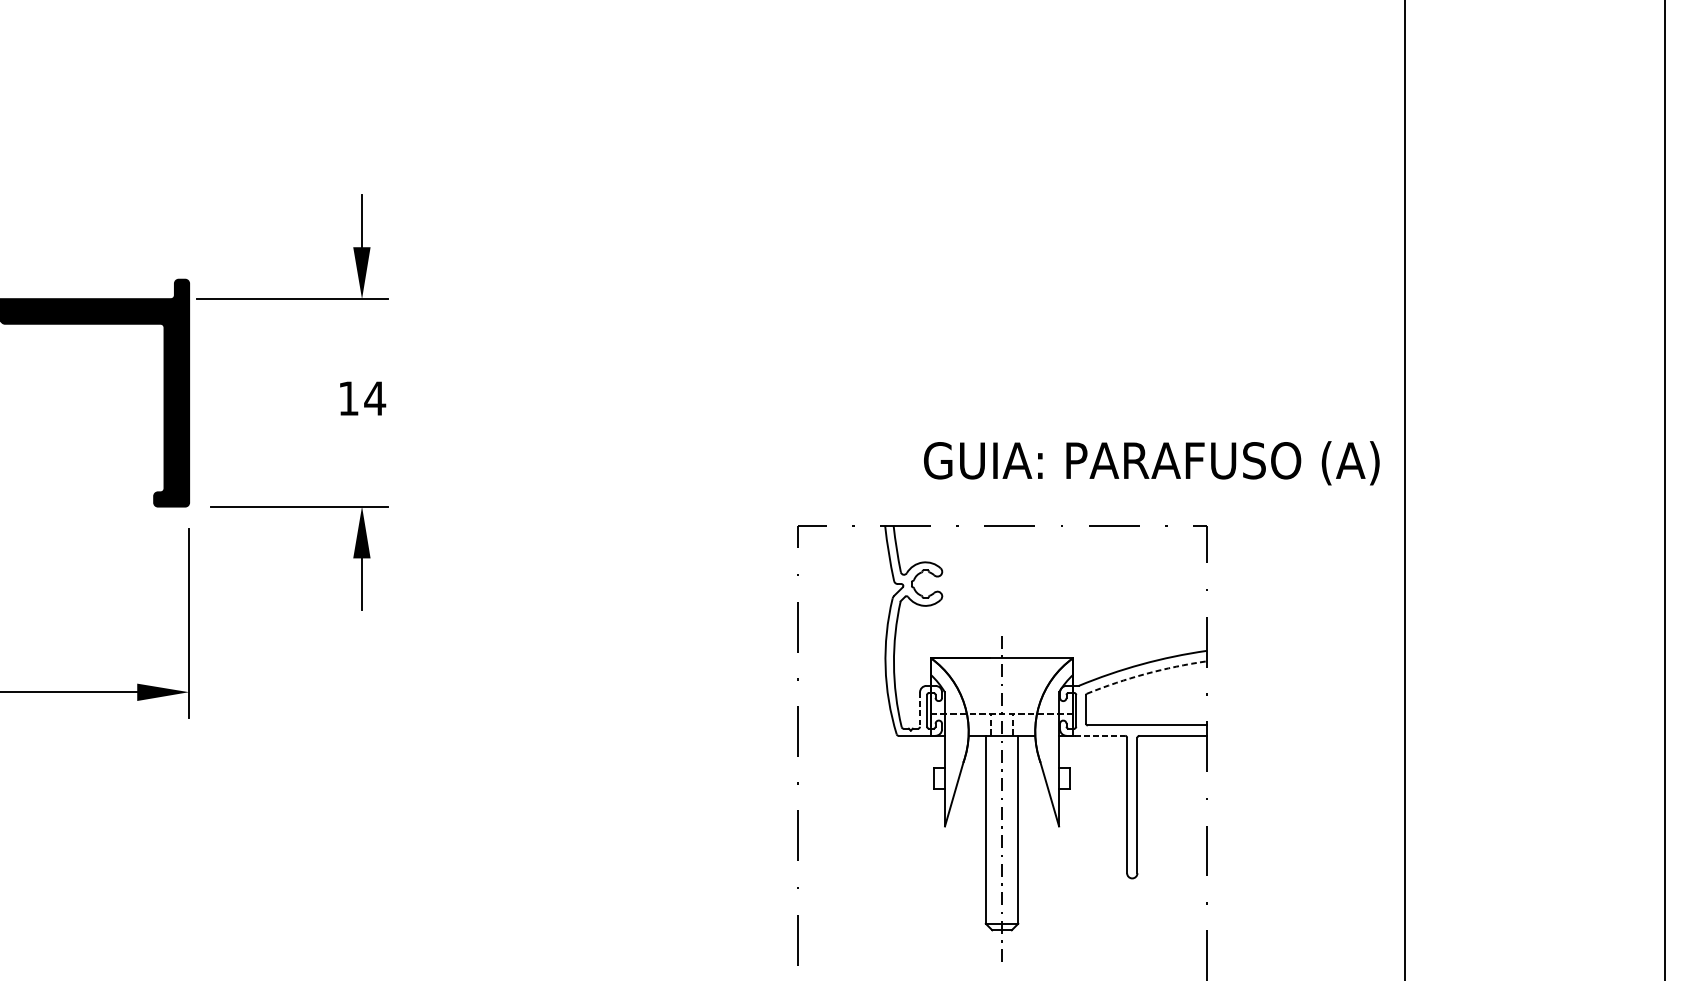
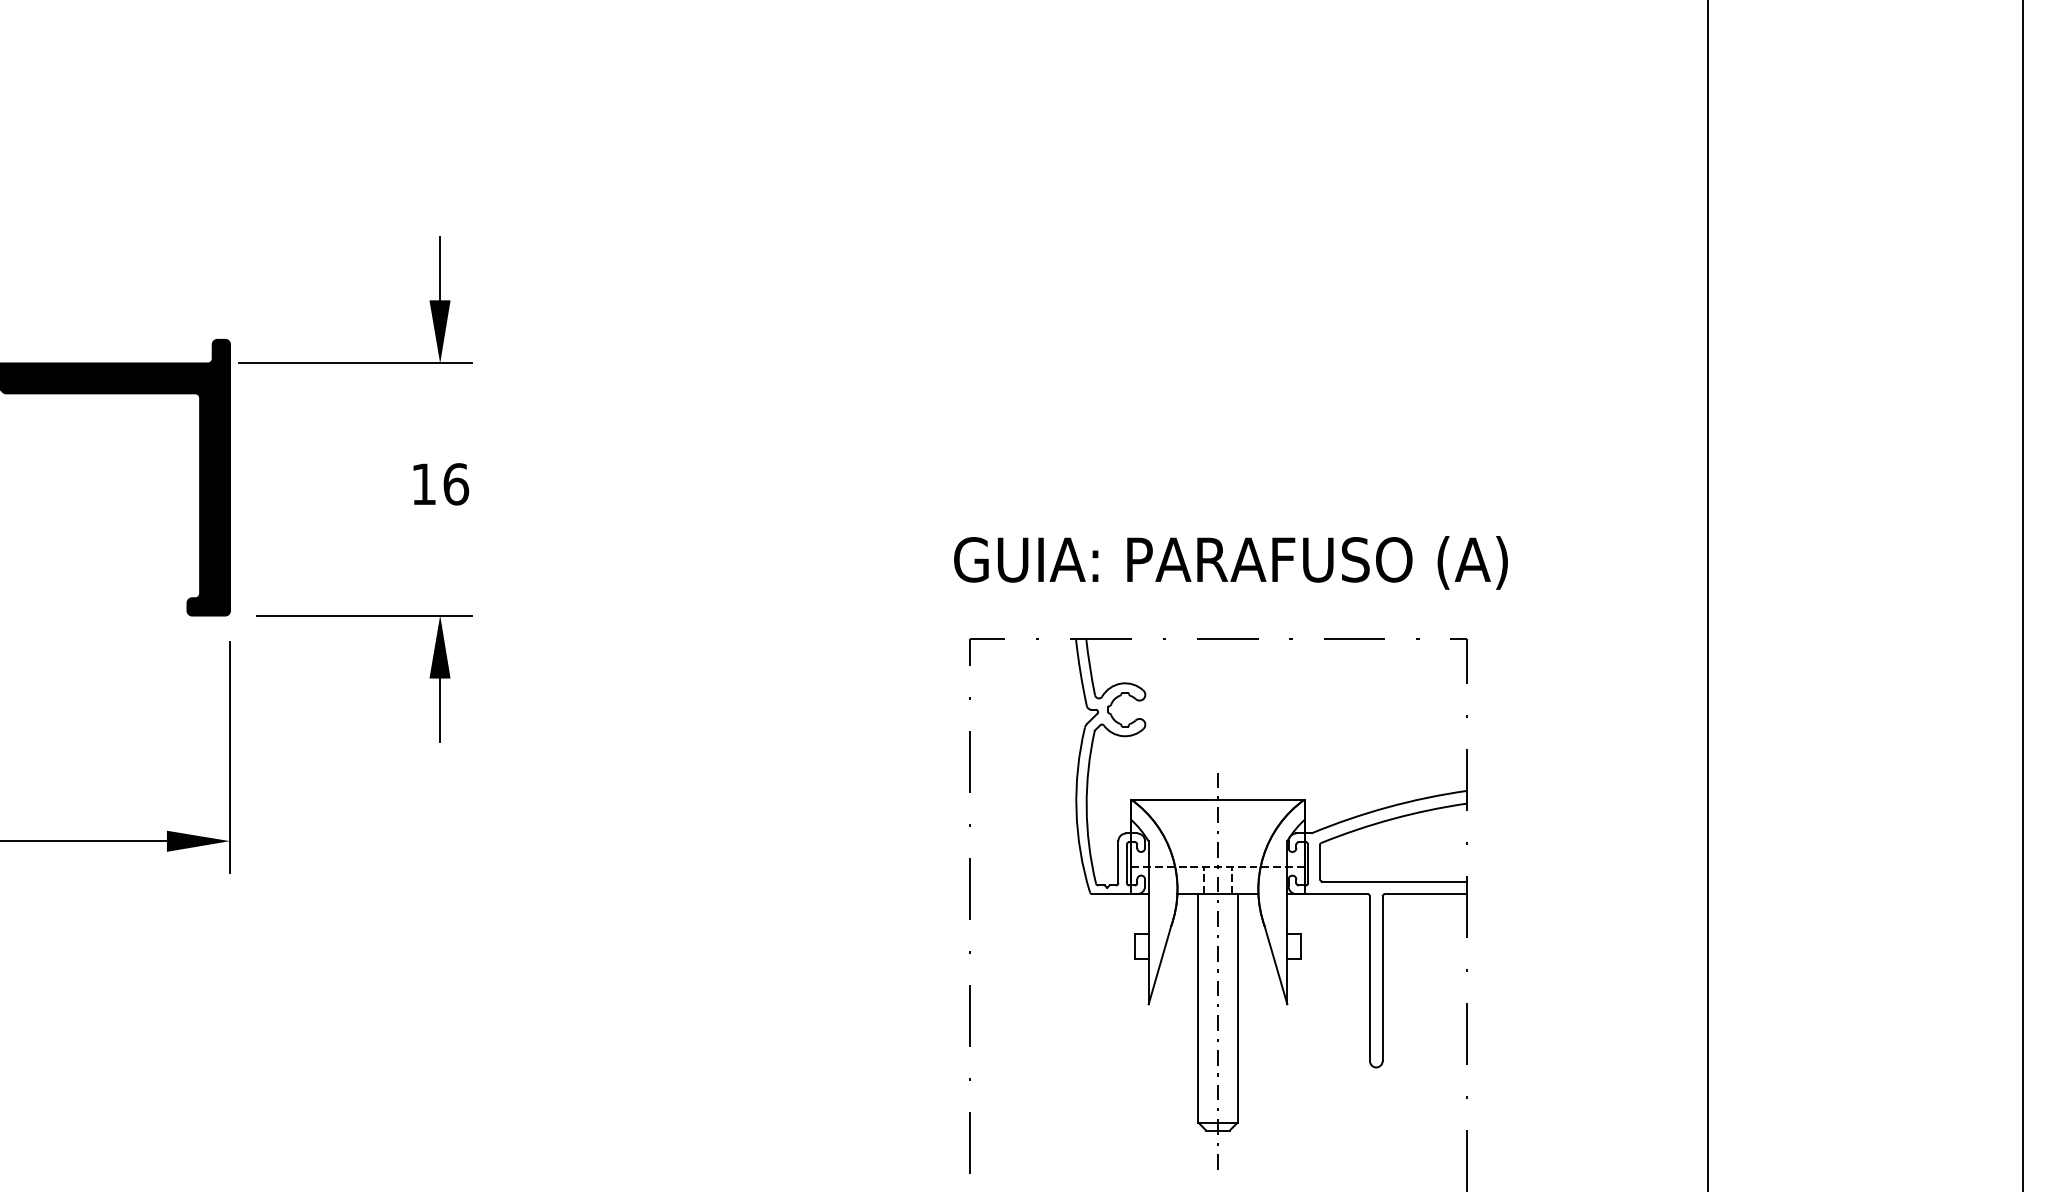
text: (374, 398) -> (455, 484), 14 -> 16
text: (1151, 462) -> (1230, 562), moved
arc: (1145, 673) -> (1392, 818), dashed -> solid
line: (920, 709) -> (1118, 862), dashed -> solid
line: (1100, 736) -> (1337, 894), dashed -> solid

